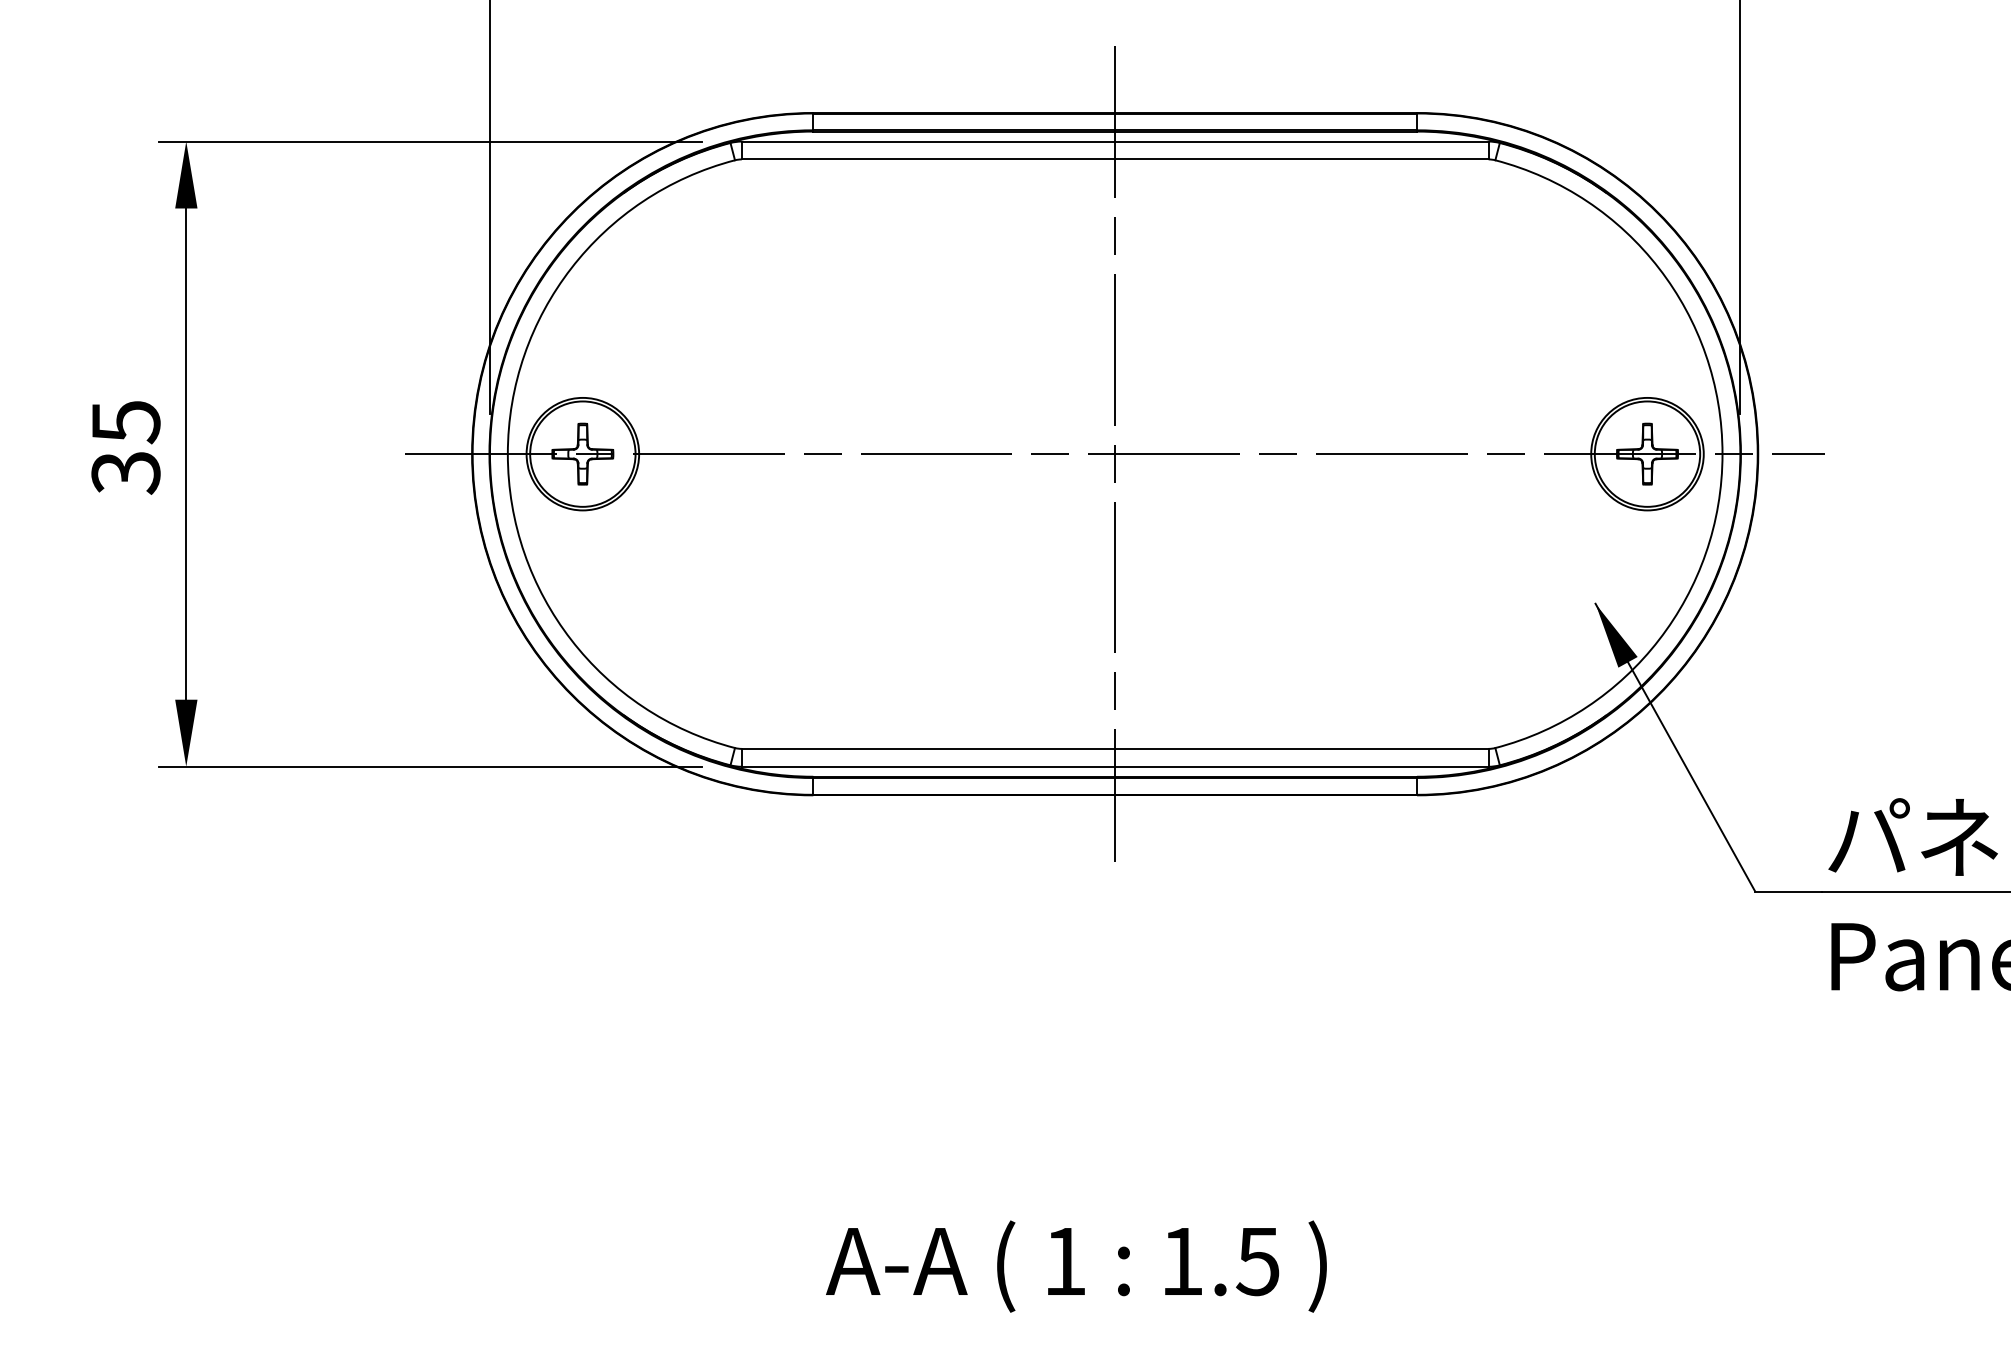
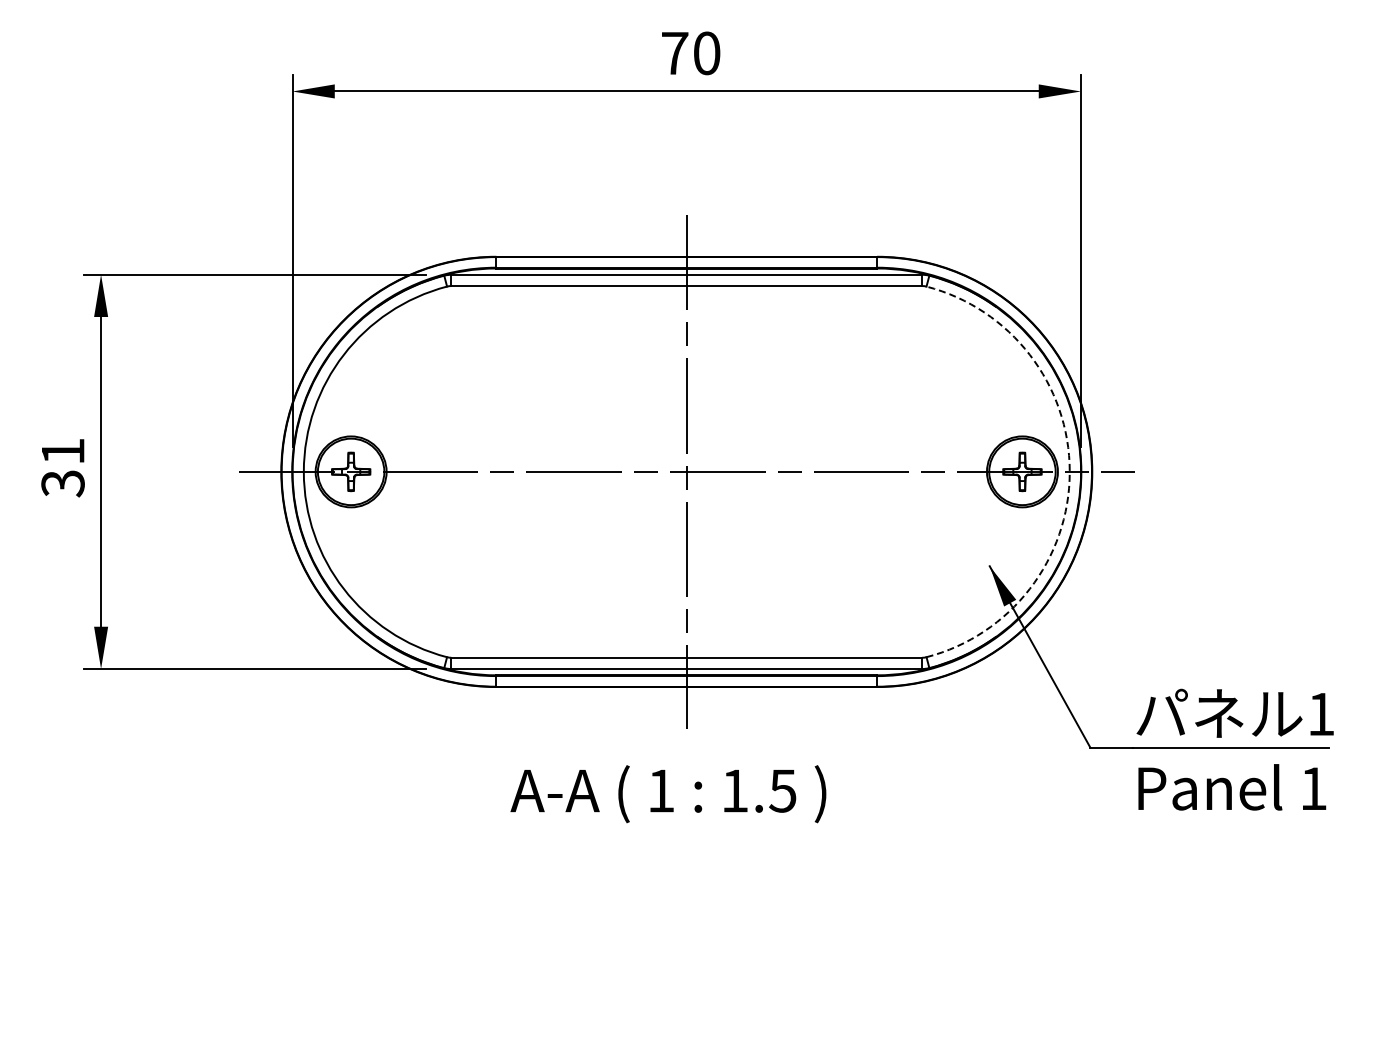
text: (126, 421) -> (63, 451), 35 -> 31
arc: (1722, 453) -> (1069, 471), solid -> dashed
text: (1076, 1267) -> (668, 794), moved

